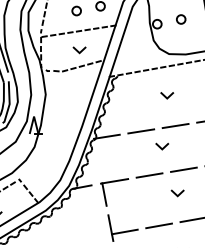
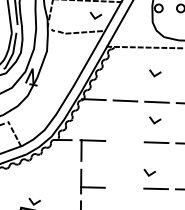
line: (78, 50) -> (94, 16), moved
line: (160, 146) -> (153, 120), moved
line: (149, 175) -> (124, 141), removed
line: (176, 193) -> (148, 173), moved
line: (158, 225) -> (124, 187), removed

